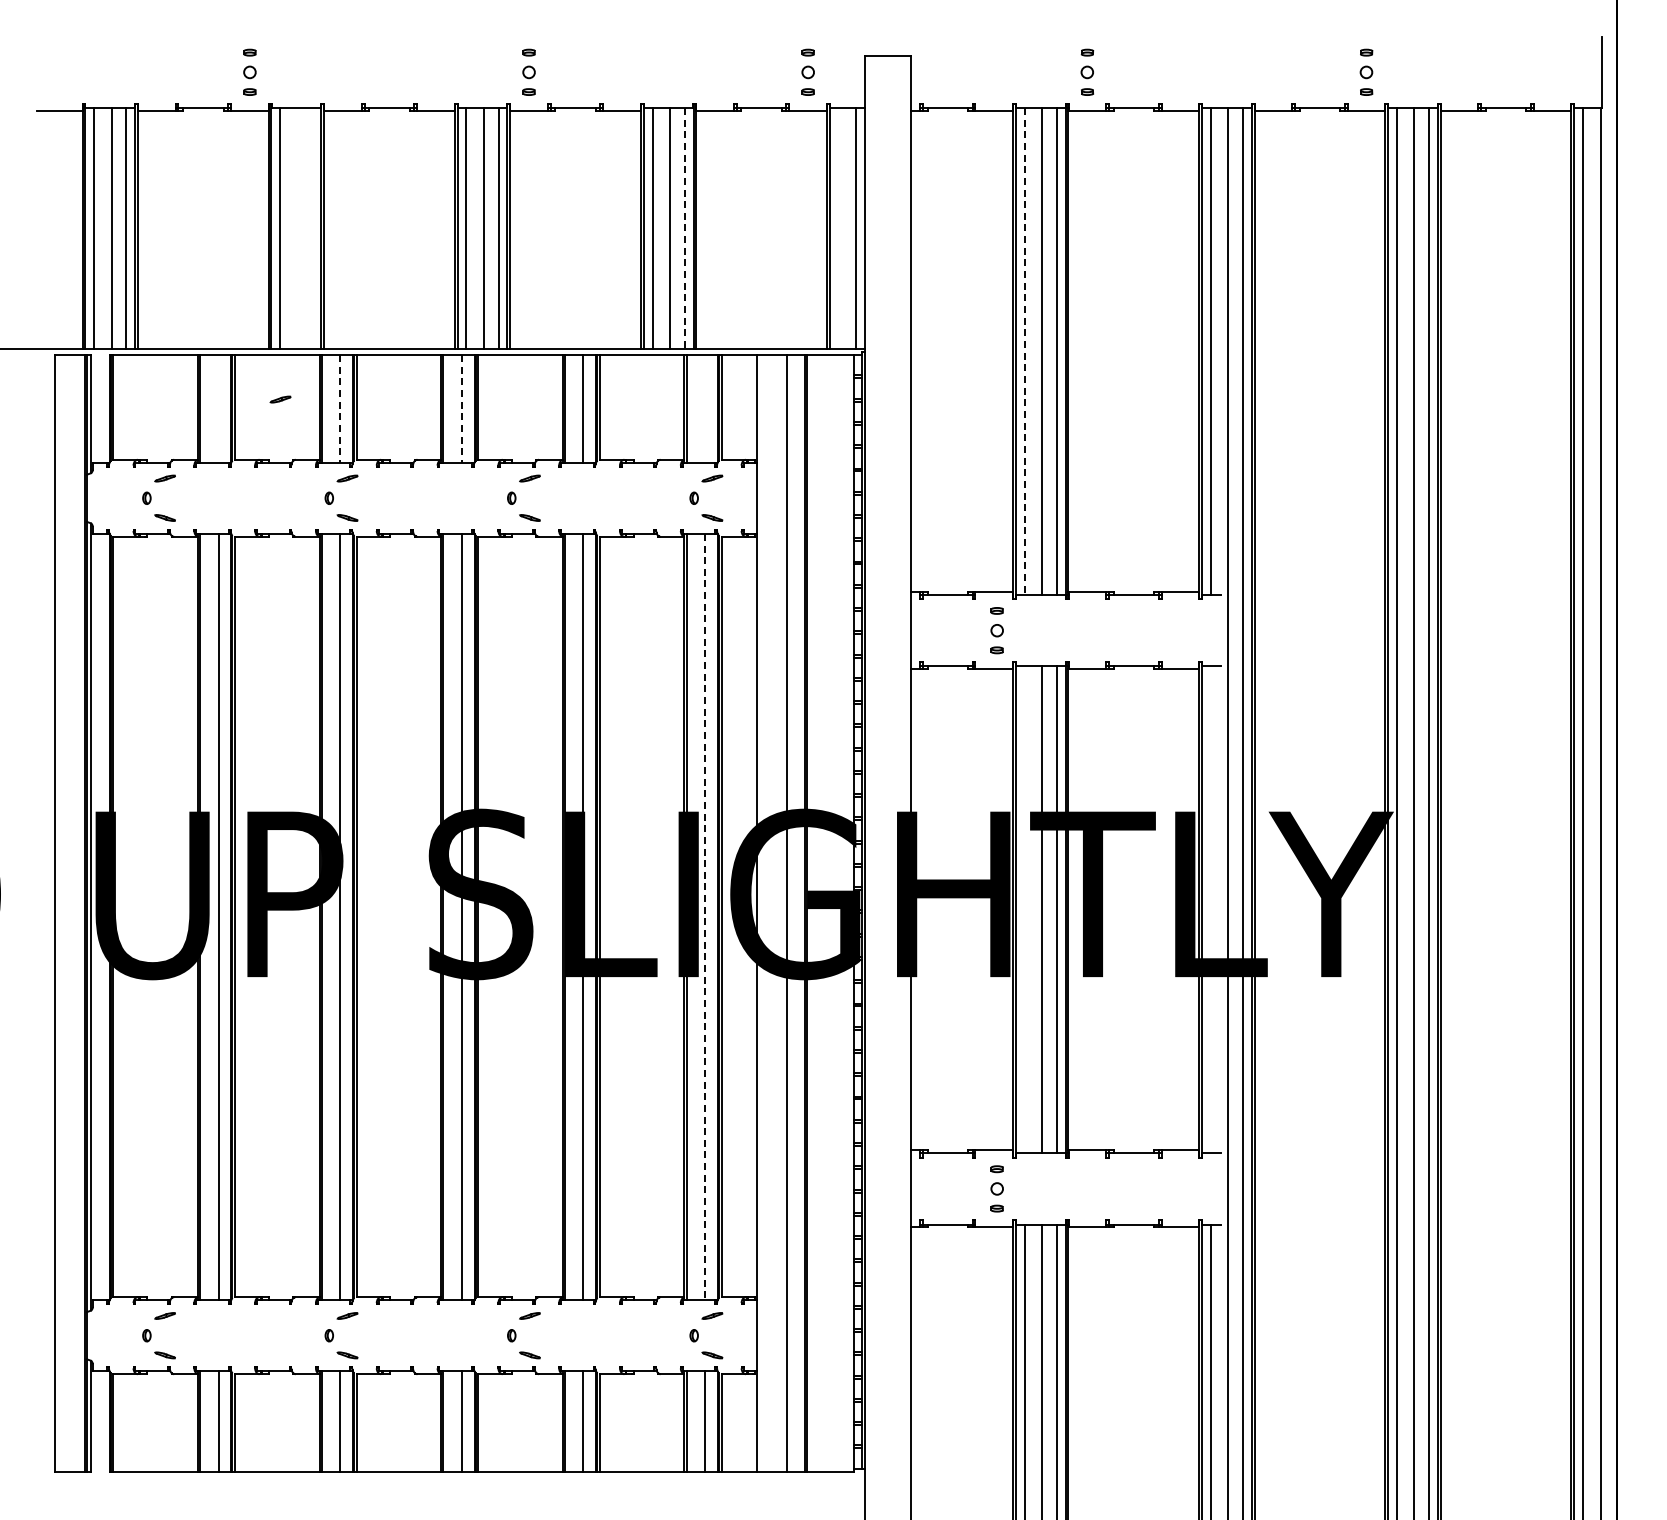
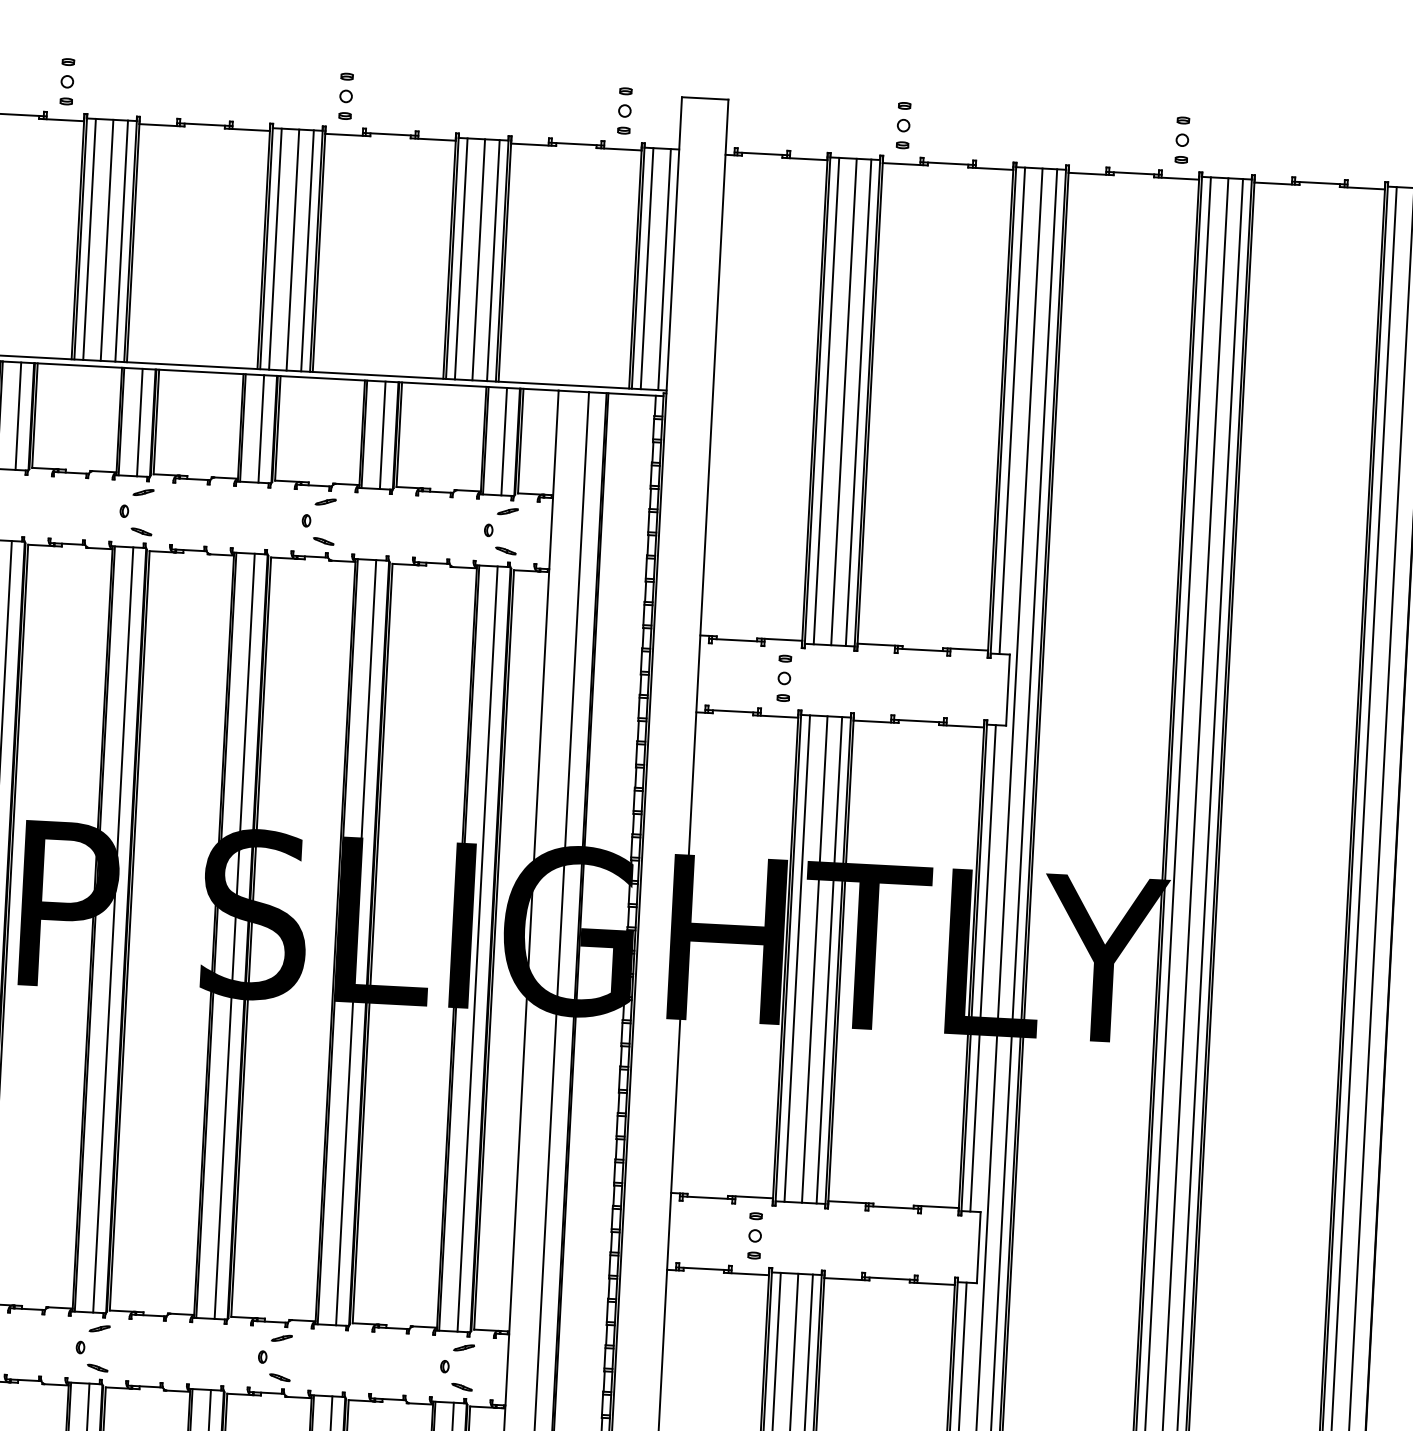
line: (297, 228) -> (106, 240), added
line: (312, 228) -> (121, 240), added
line: (684, 228) -> (493, 260), dashed -> solid
line: (838, 228) -> (646, 268), added
line: (1024, 351) -> (826, 401), dashed -> solid
part: (280, 399) -> (80, 410), removed
line: (218, 408) -> (18, 415), added
line: (340, 408) -> (140, 422), dashed -> solid
line: (461, 408) -> (261, 428), dashed -> solid
line: (704, 408) -> (503, 441), added
line: (1221, 630) -> (1008, 689), added
line: (1024, 909) -> (797, 958), added
line: (1210, 909) -> (982, 968), added
line: (704, 917) -> (477, 949), dashed -> solid
line: (1221, 1188) -> (979, 1247), added

